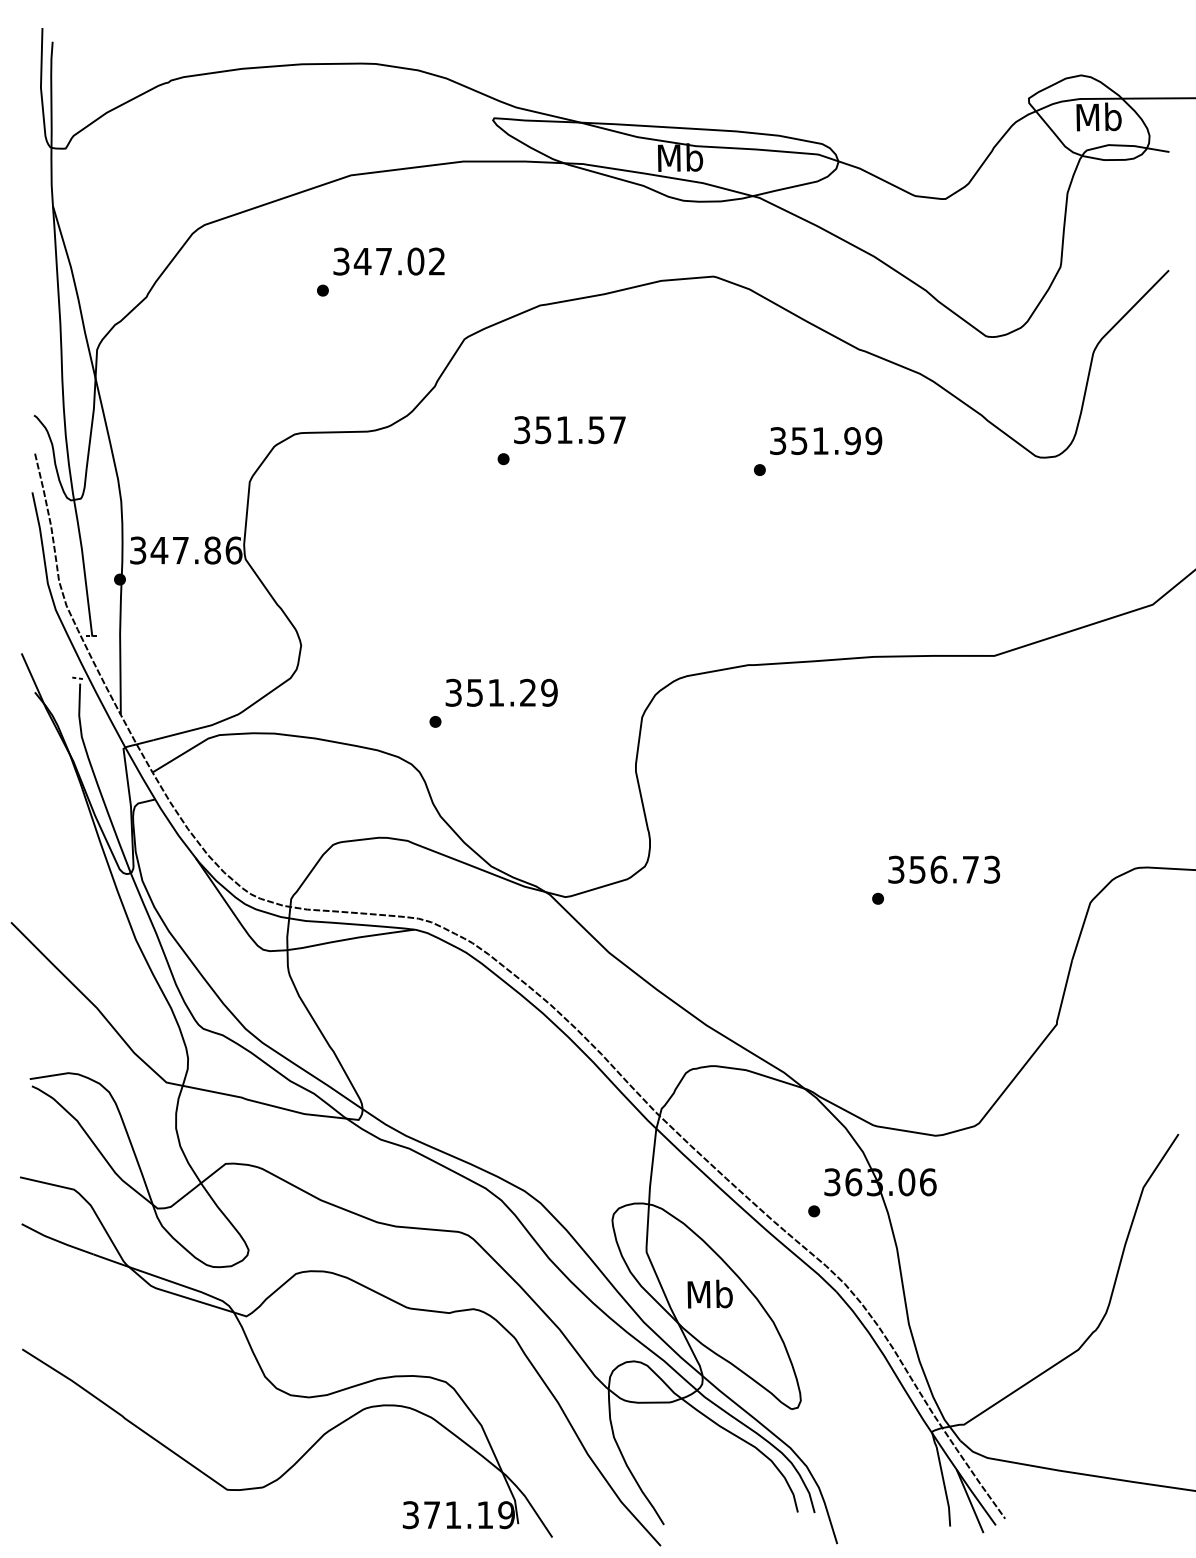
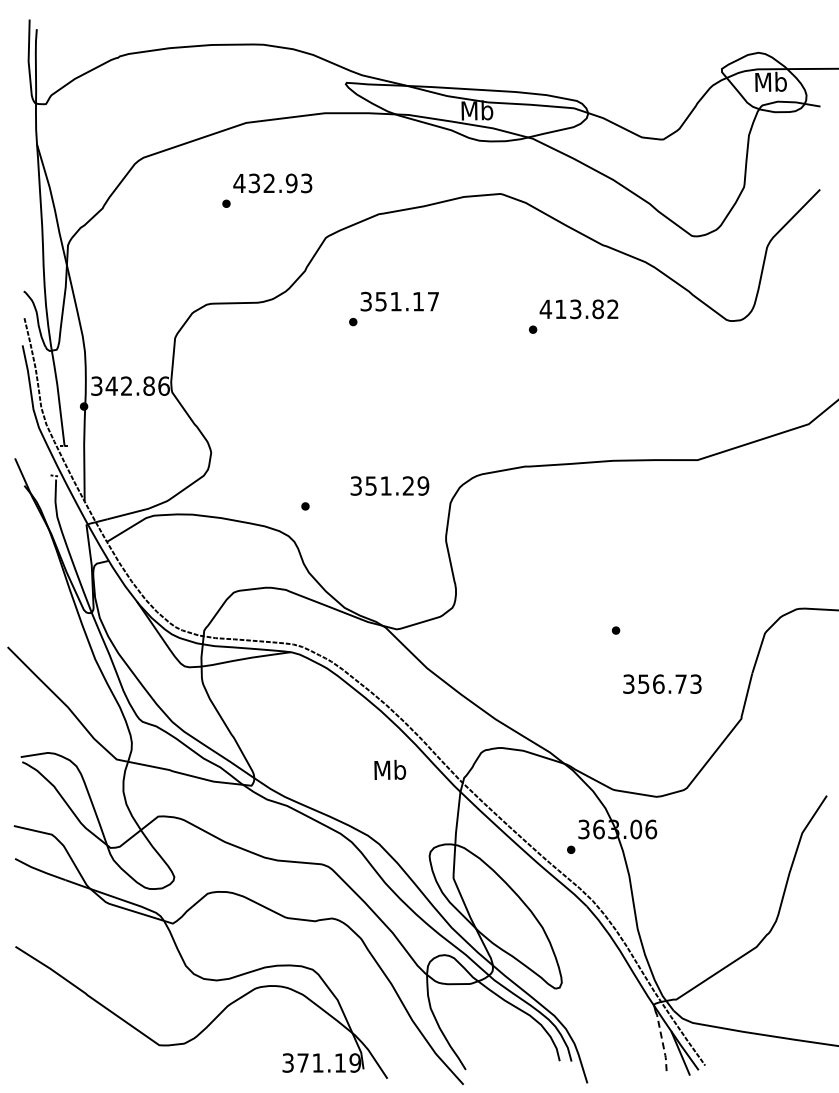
text: (388, 261) -> (272, 183), 347.02 -> 432.93
text: (596, 429) -> (418, 301), 351.57 -> 351.17
text: (824, 441) -> (578, 309), 351.99 -> 413.82
text: (180, 549) -> (126, 385), 347.86 -> 342.86
text: (501, 692) -> (389, 485), moved
text: (944, 868) -> (662, 683), moved
text: (710, 1293) -> (390, 769), moved
line: (944, 1487) -> (662, 1043), solid -> dashed

